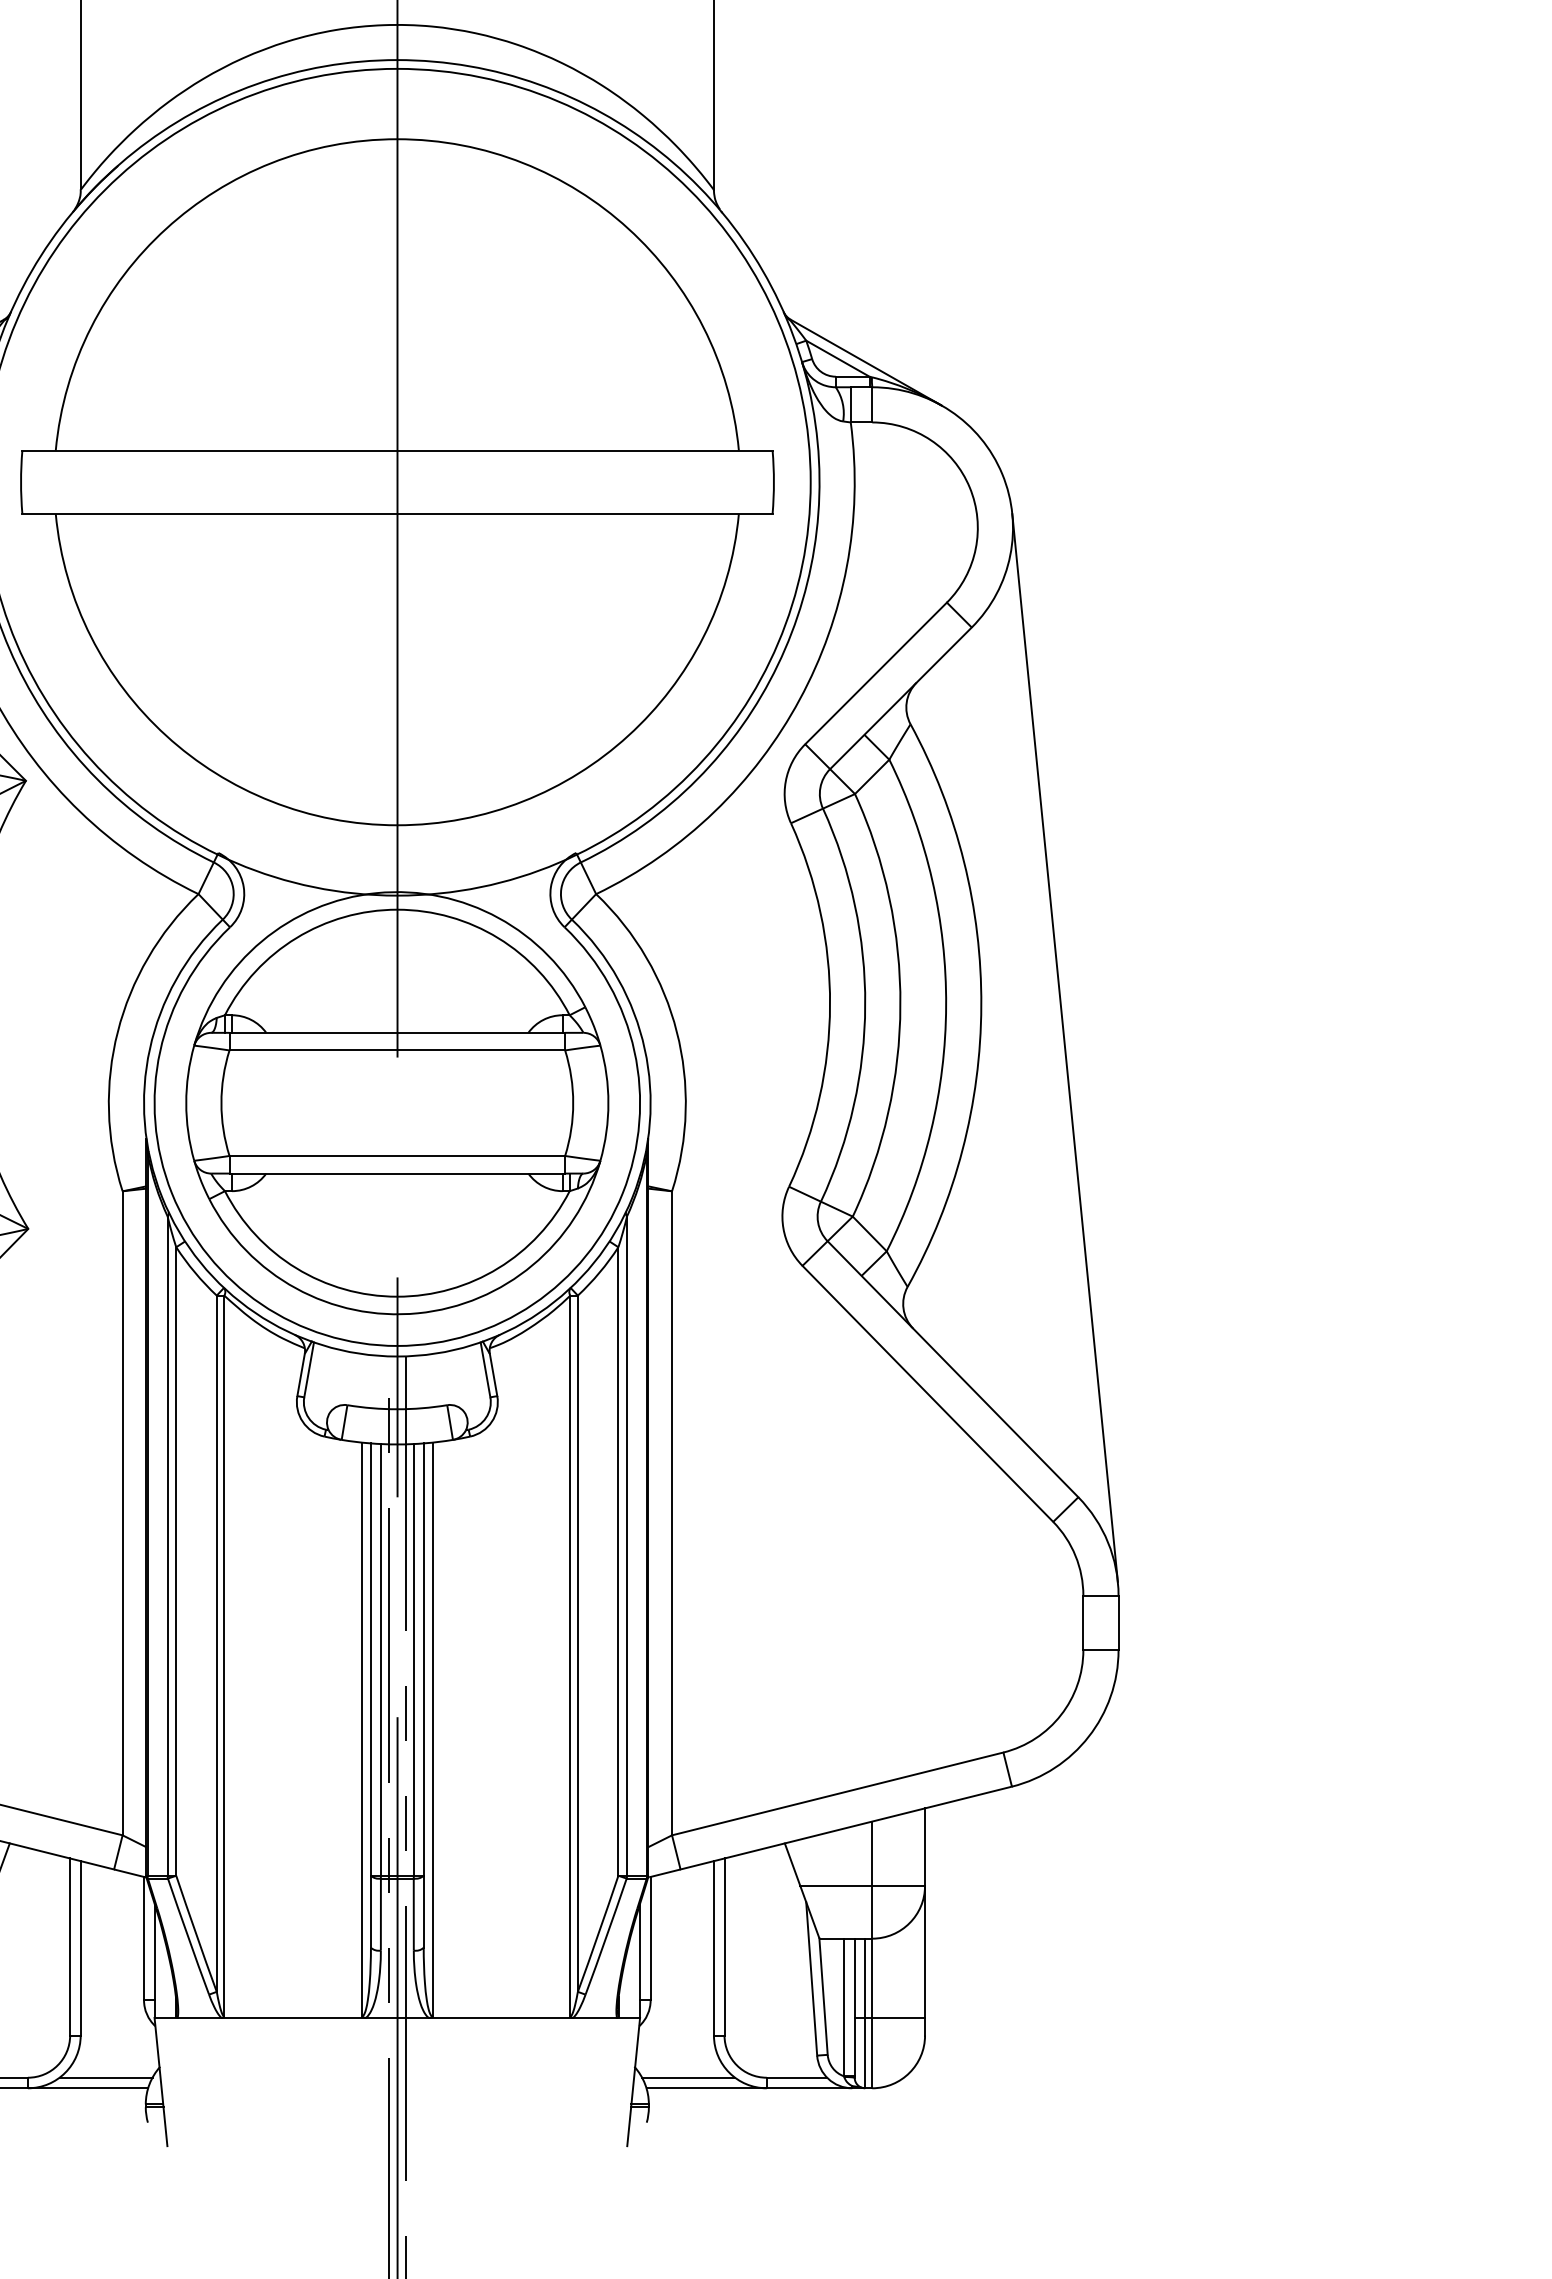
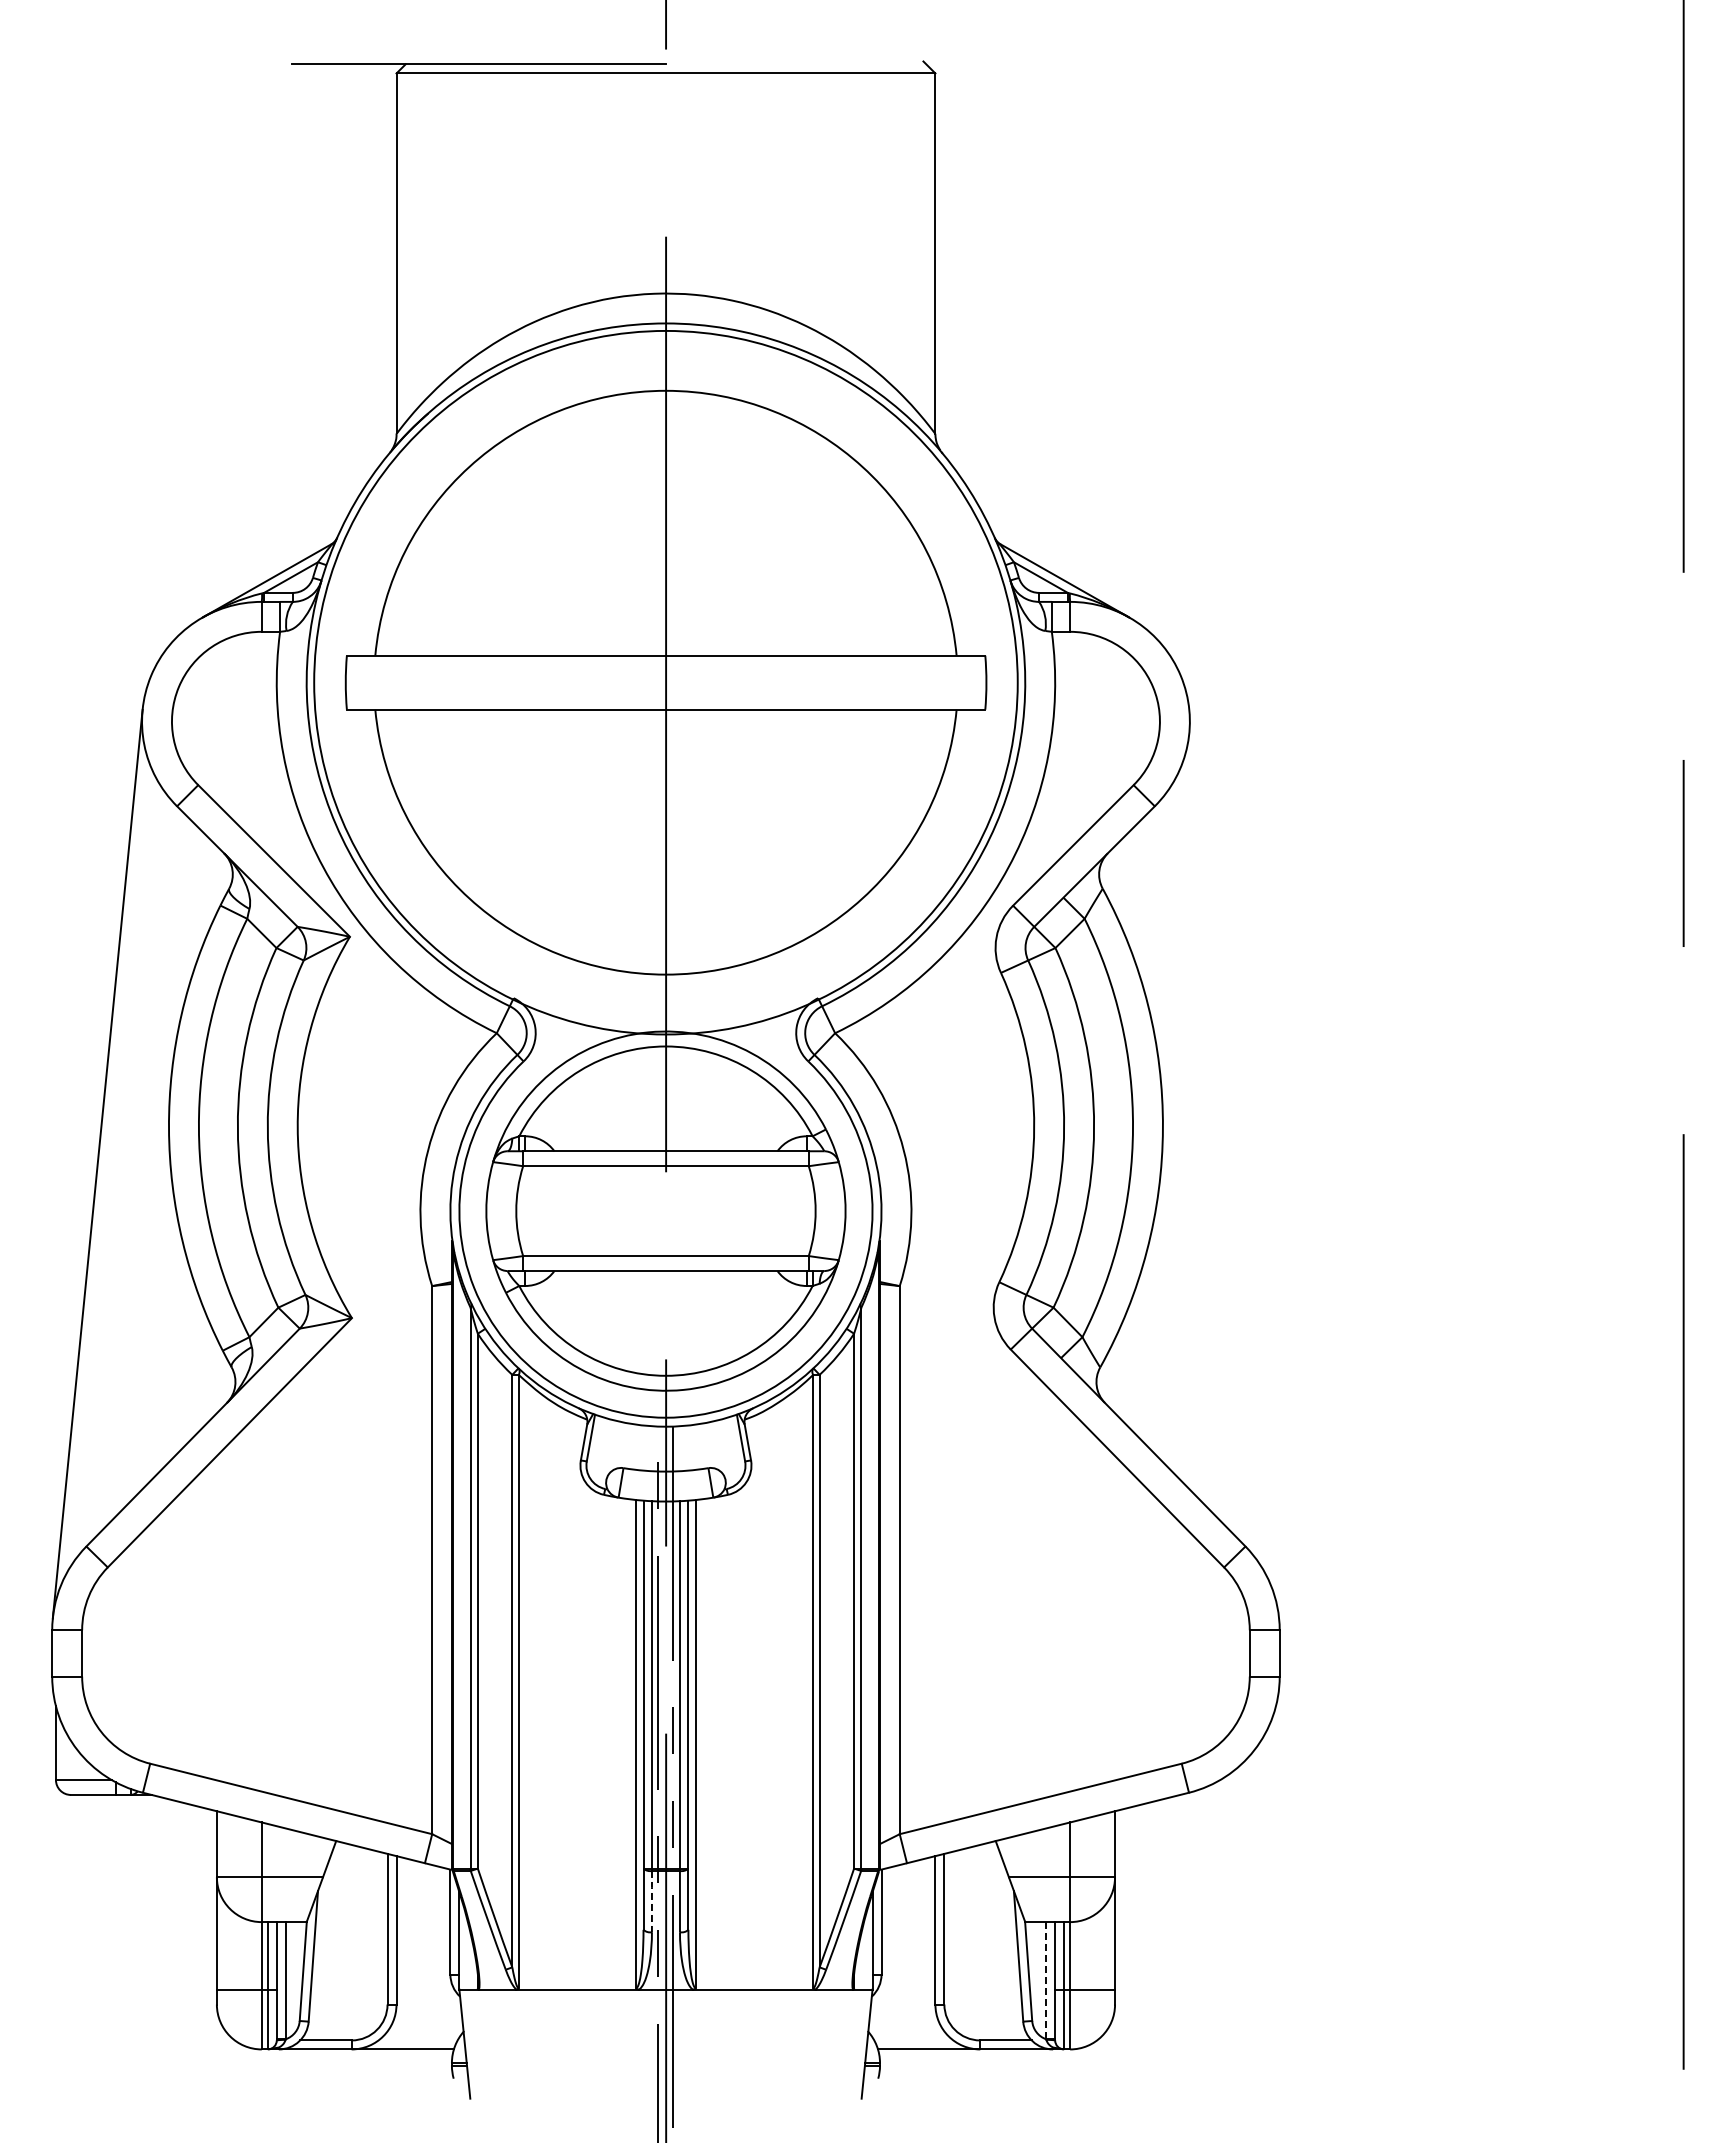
line: (1065, 1047) -> (1234, 1163), removed
line: (380, 1913) -> (651, 1900), solid -> dashed
line: (844, 2007) -> (1046, 1980), solid -> dashed
line: (105, 2077) -> (417, 2040), removed
line: (688, 2077) -> (913, 2040), removed

